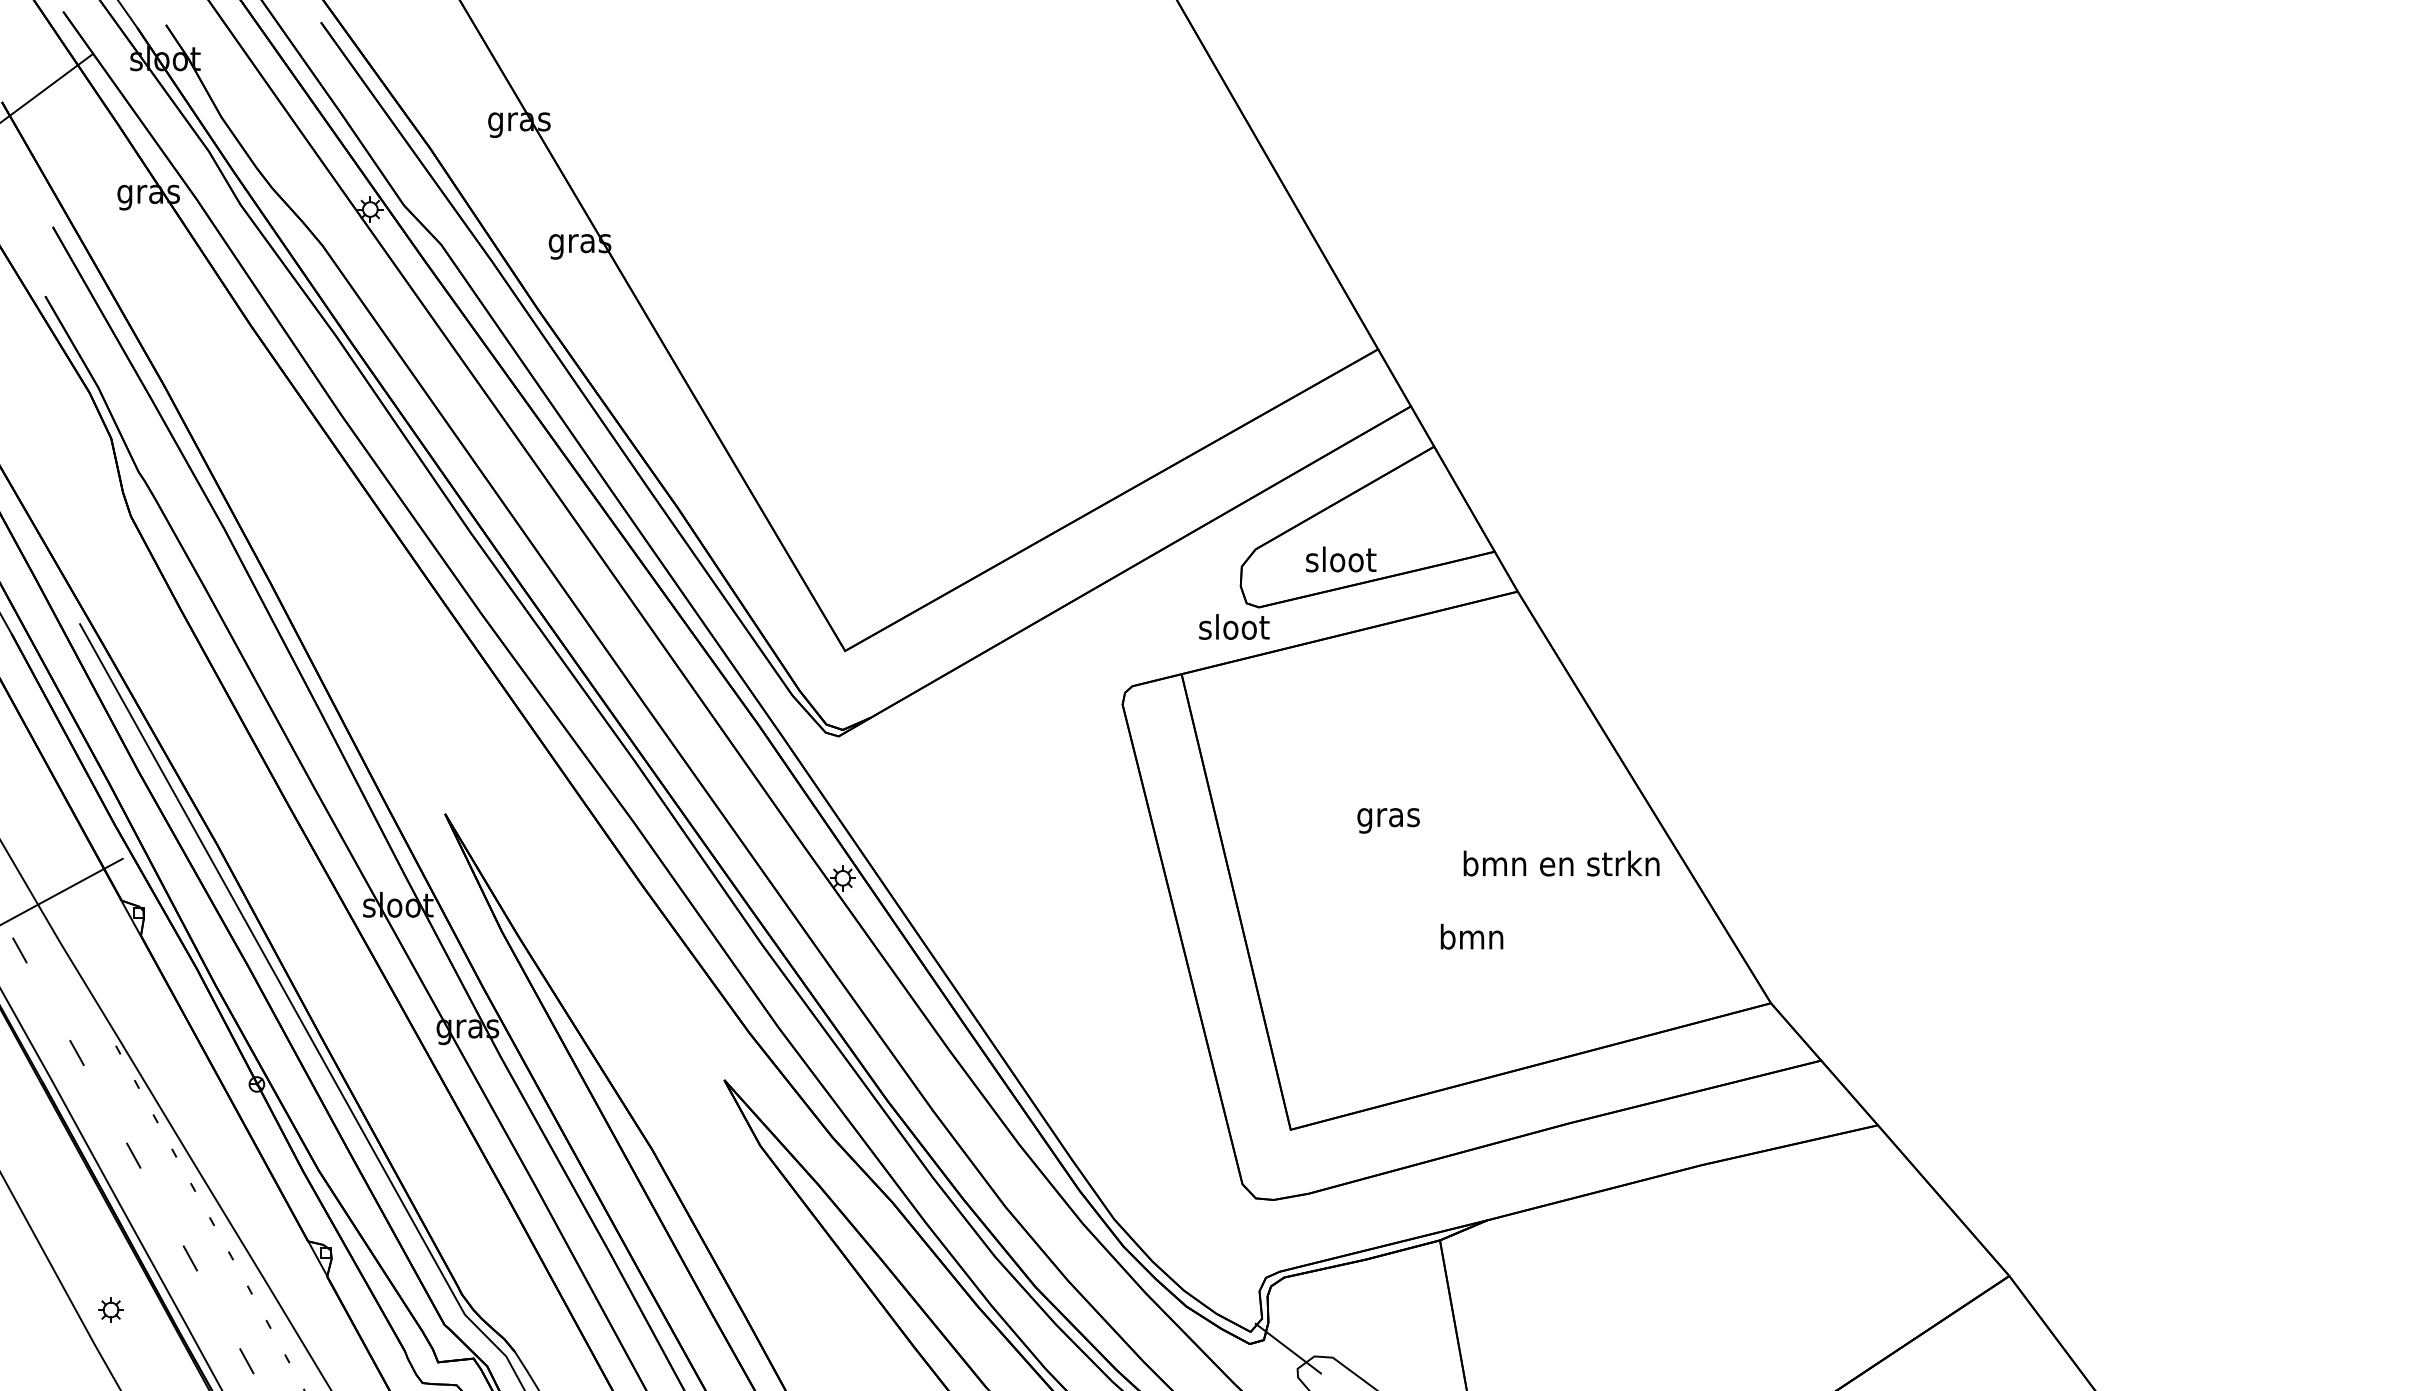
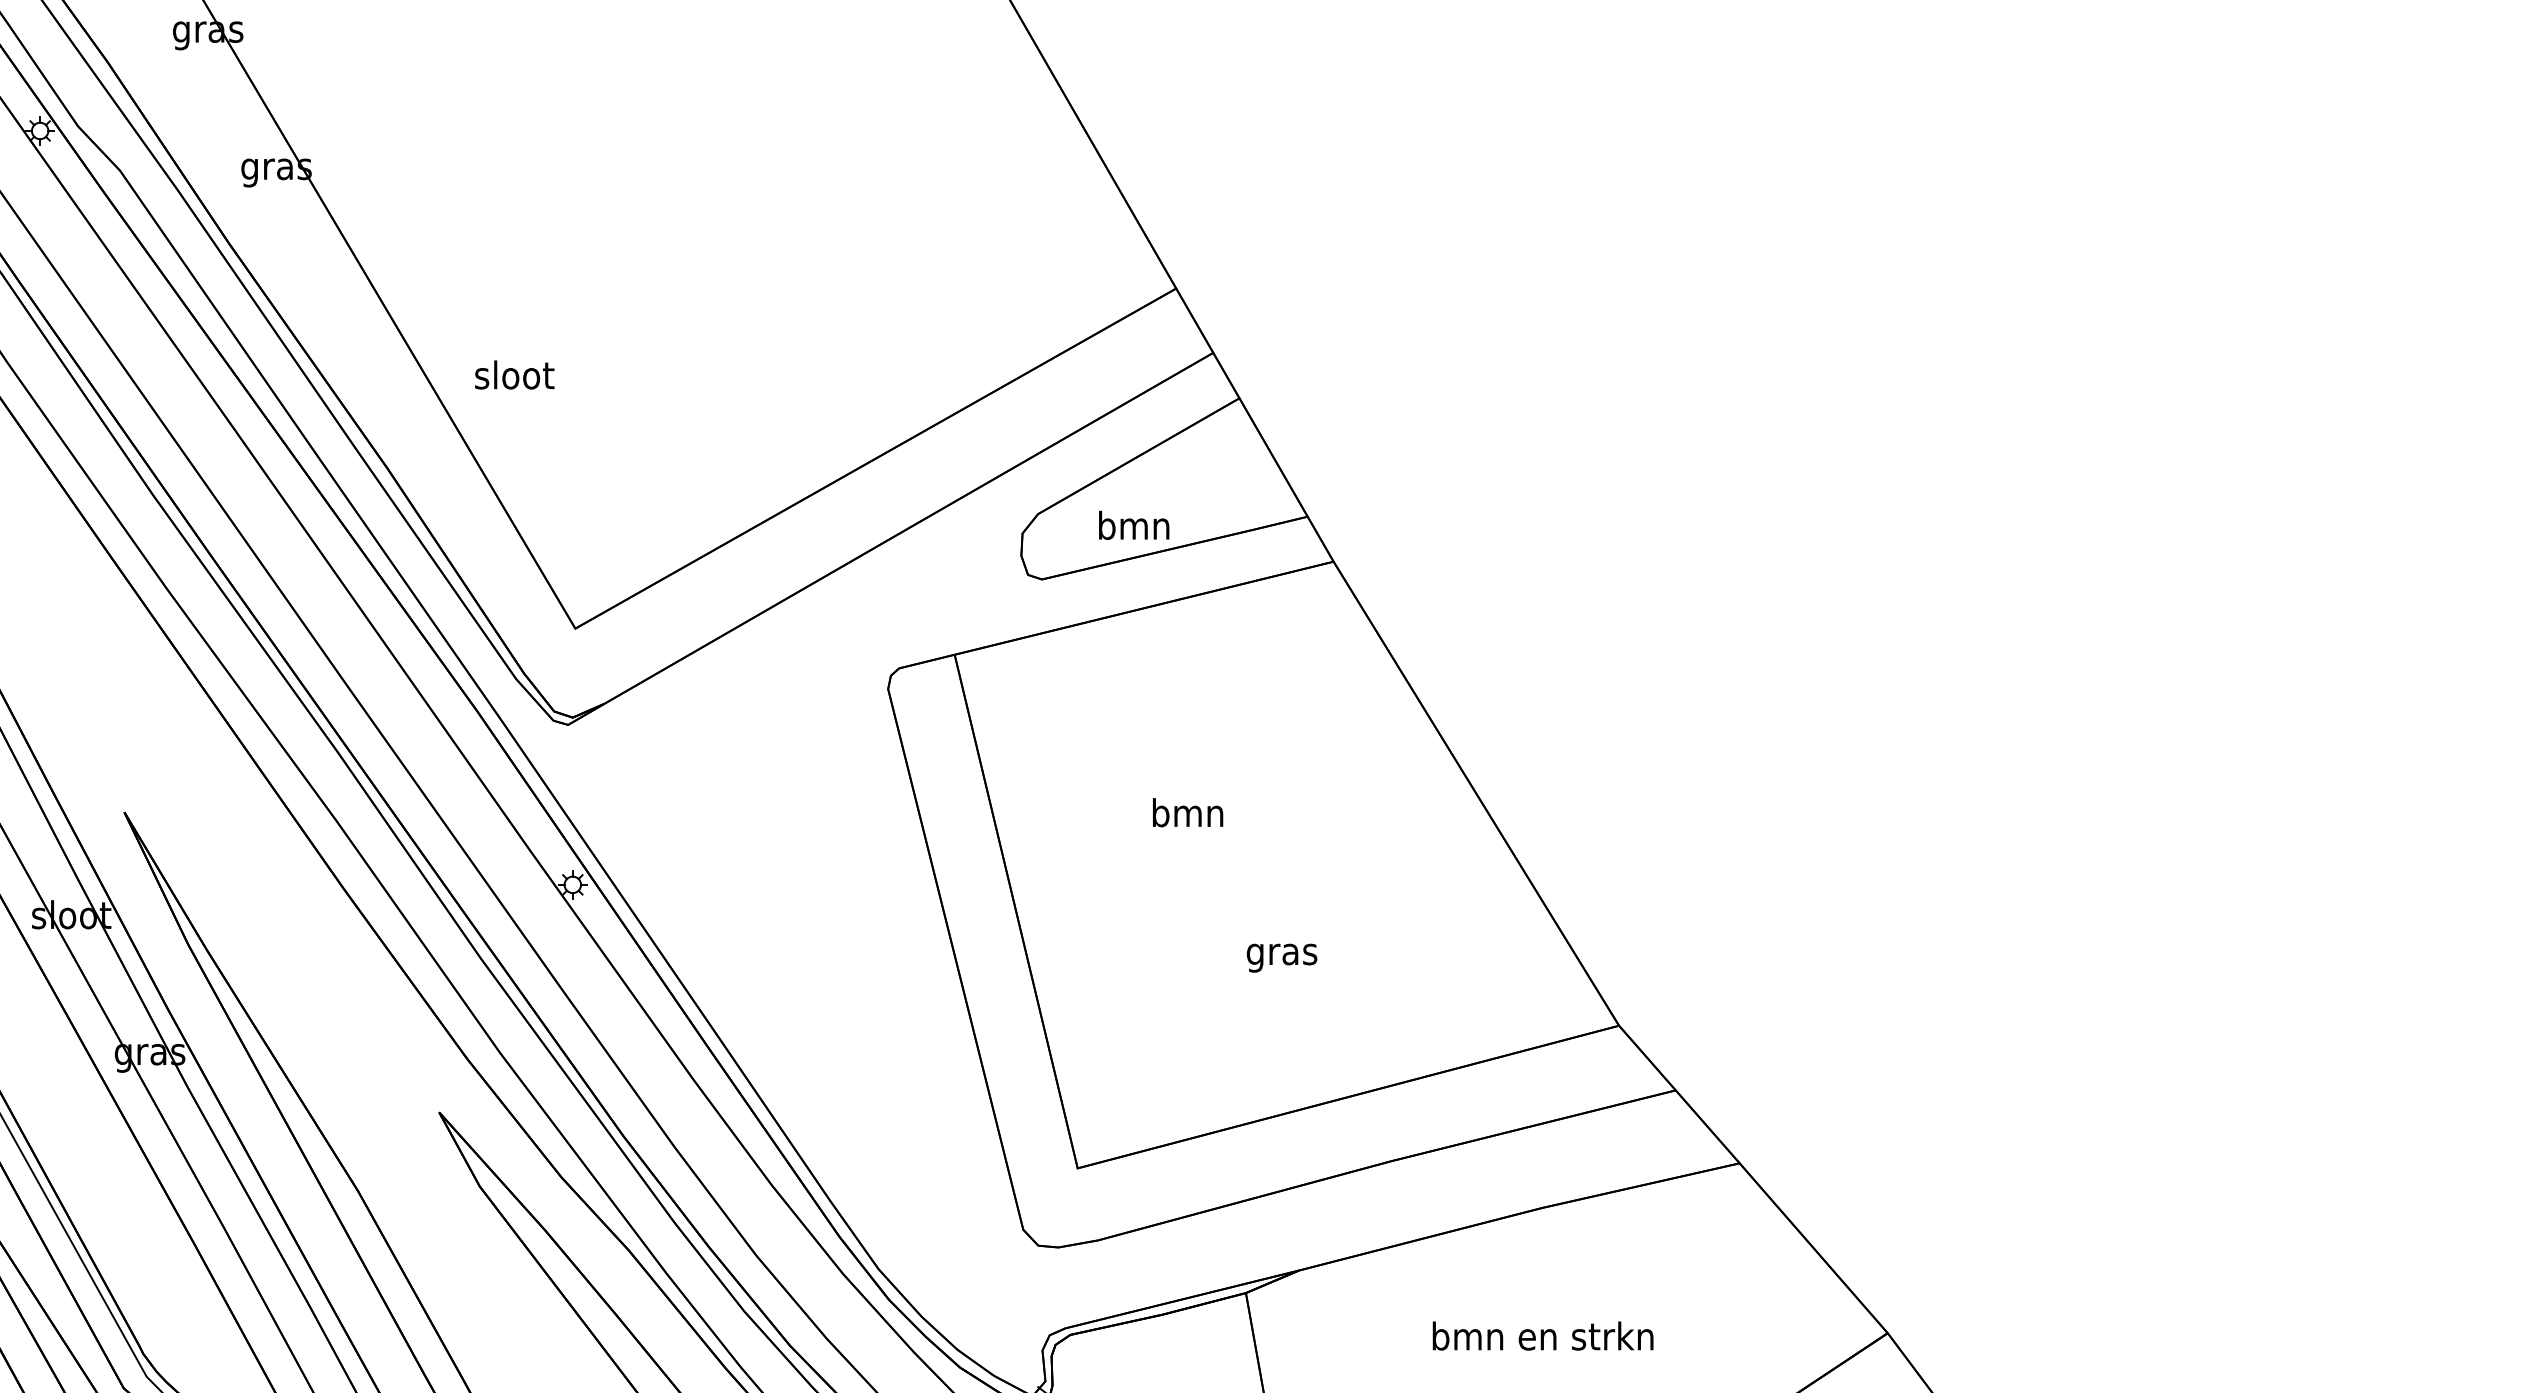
text: (1341, 559) -> (1134, 525), sloot -> bmn
text: (1234, 626) -> (514, 374), moved
text: (1388, 817) -> (1187, 816), gras -> bmn
text: (1561, 863) -> (1542, 1336), moved
text: (1471, 939) -> (1281, 953), bmn -> gras

